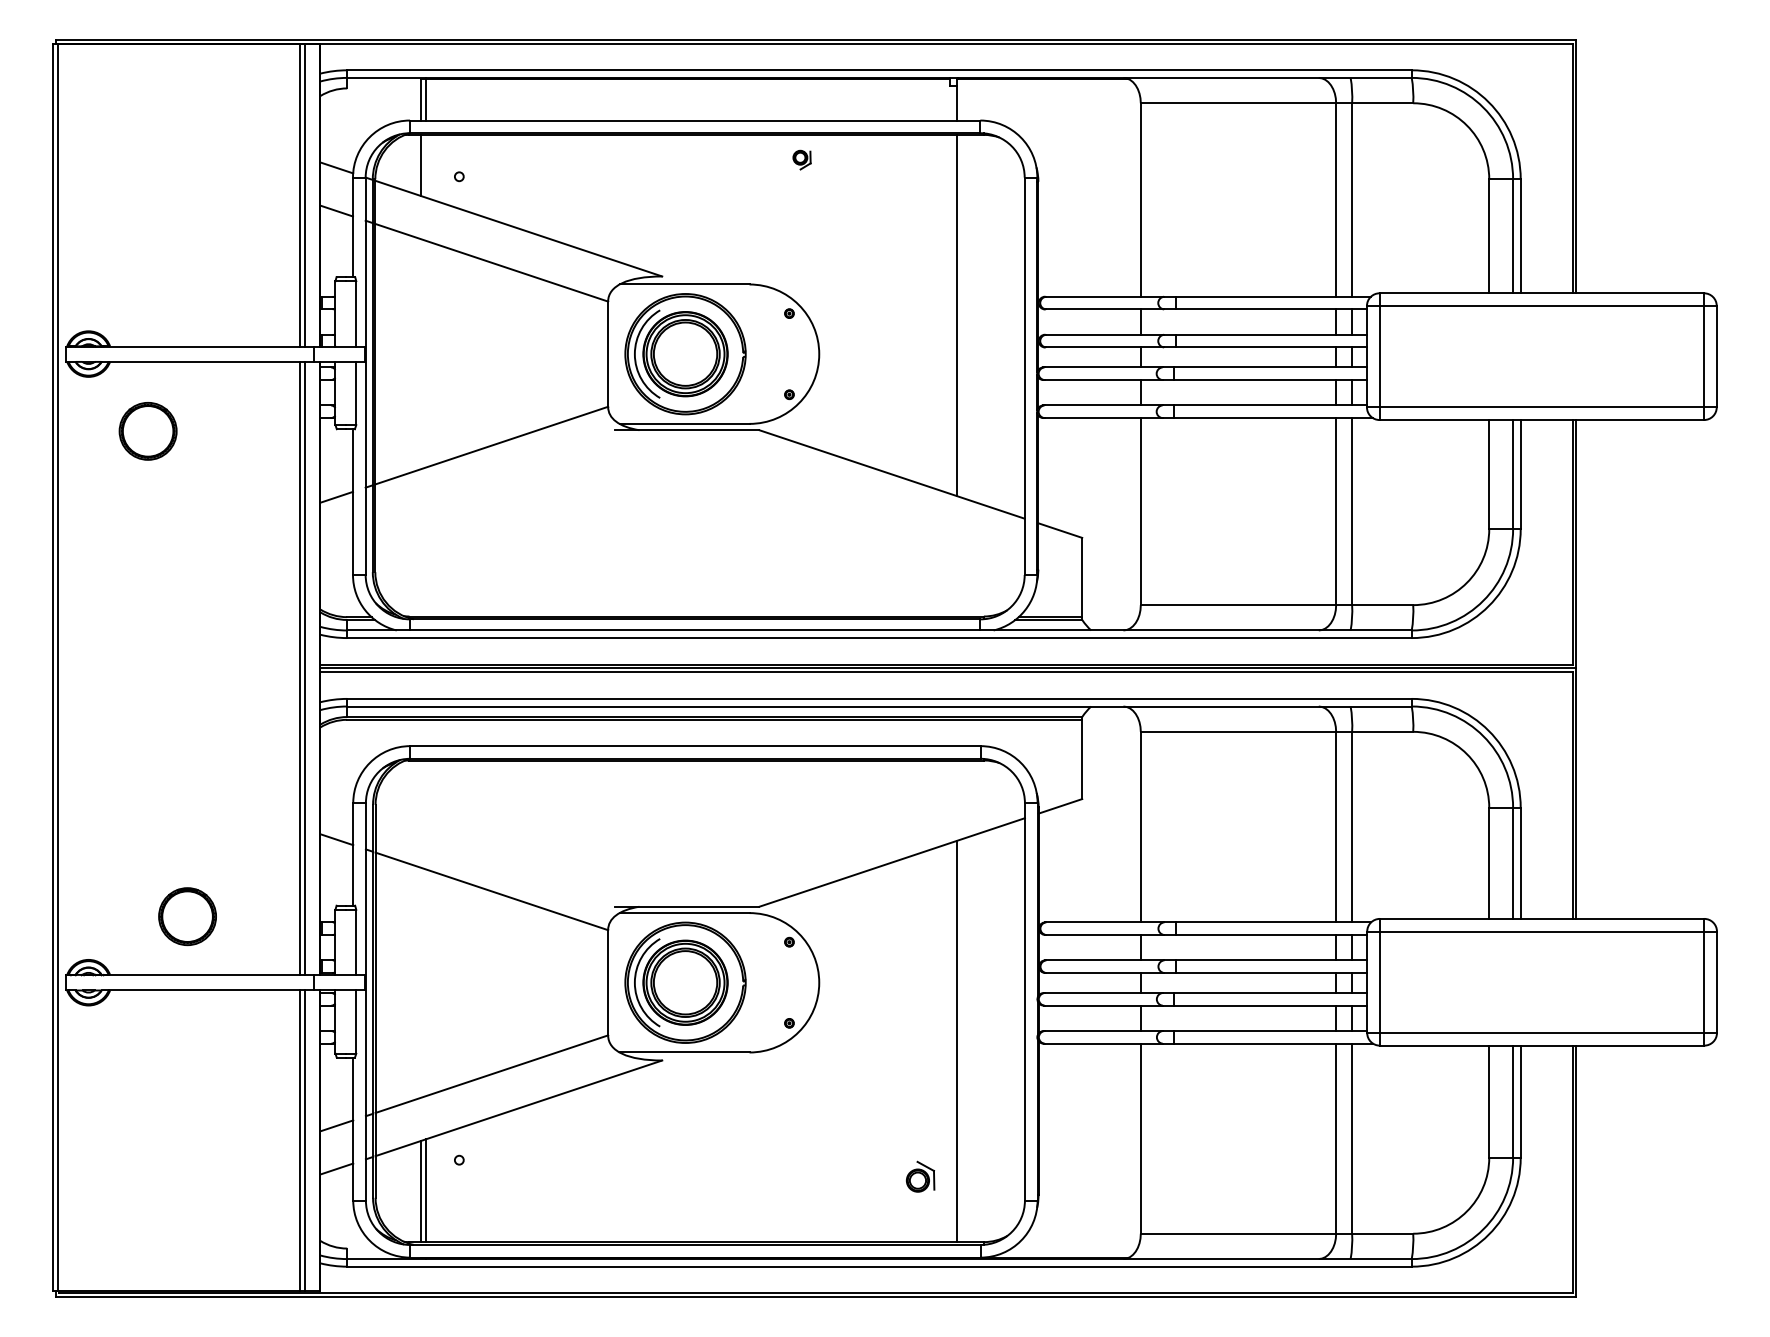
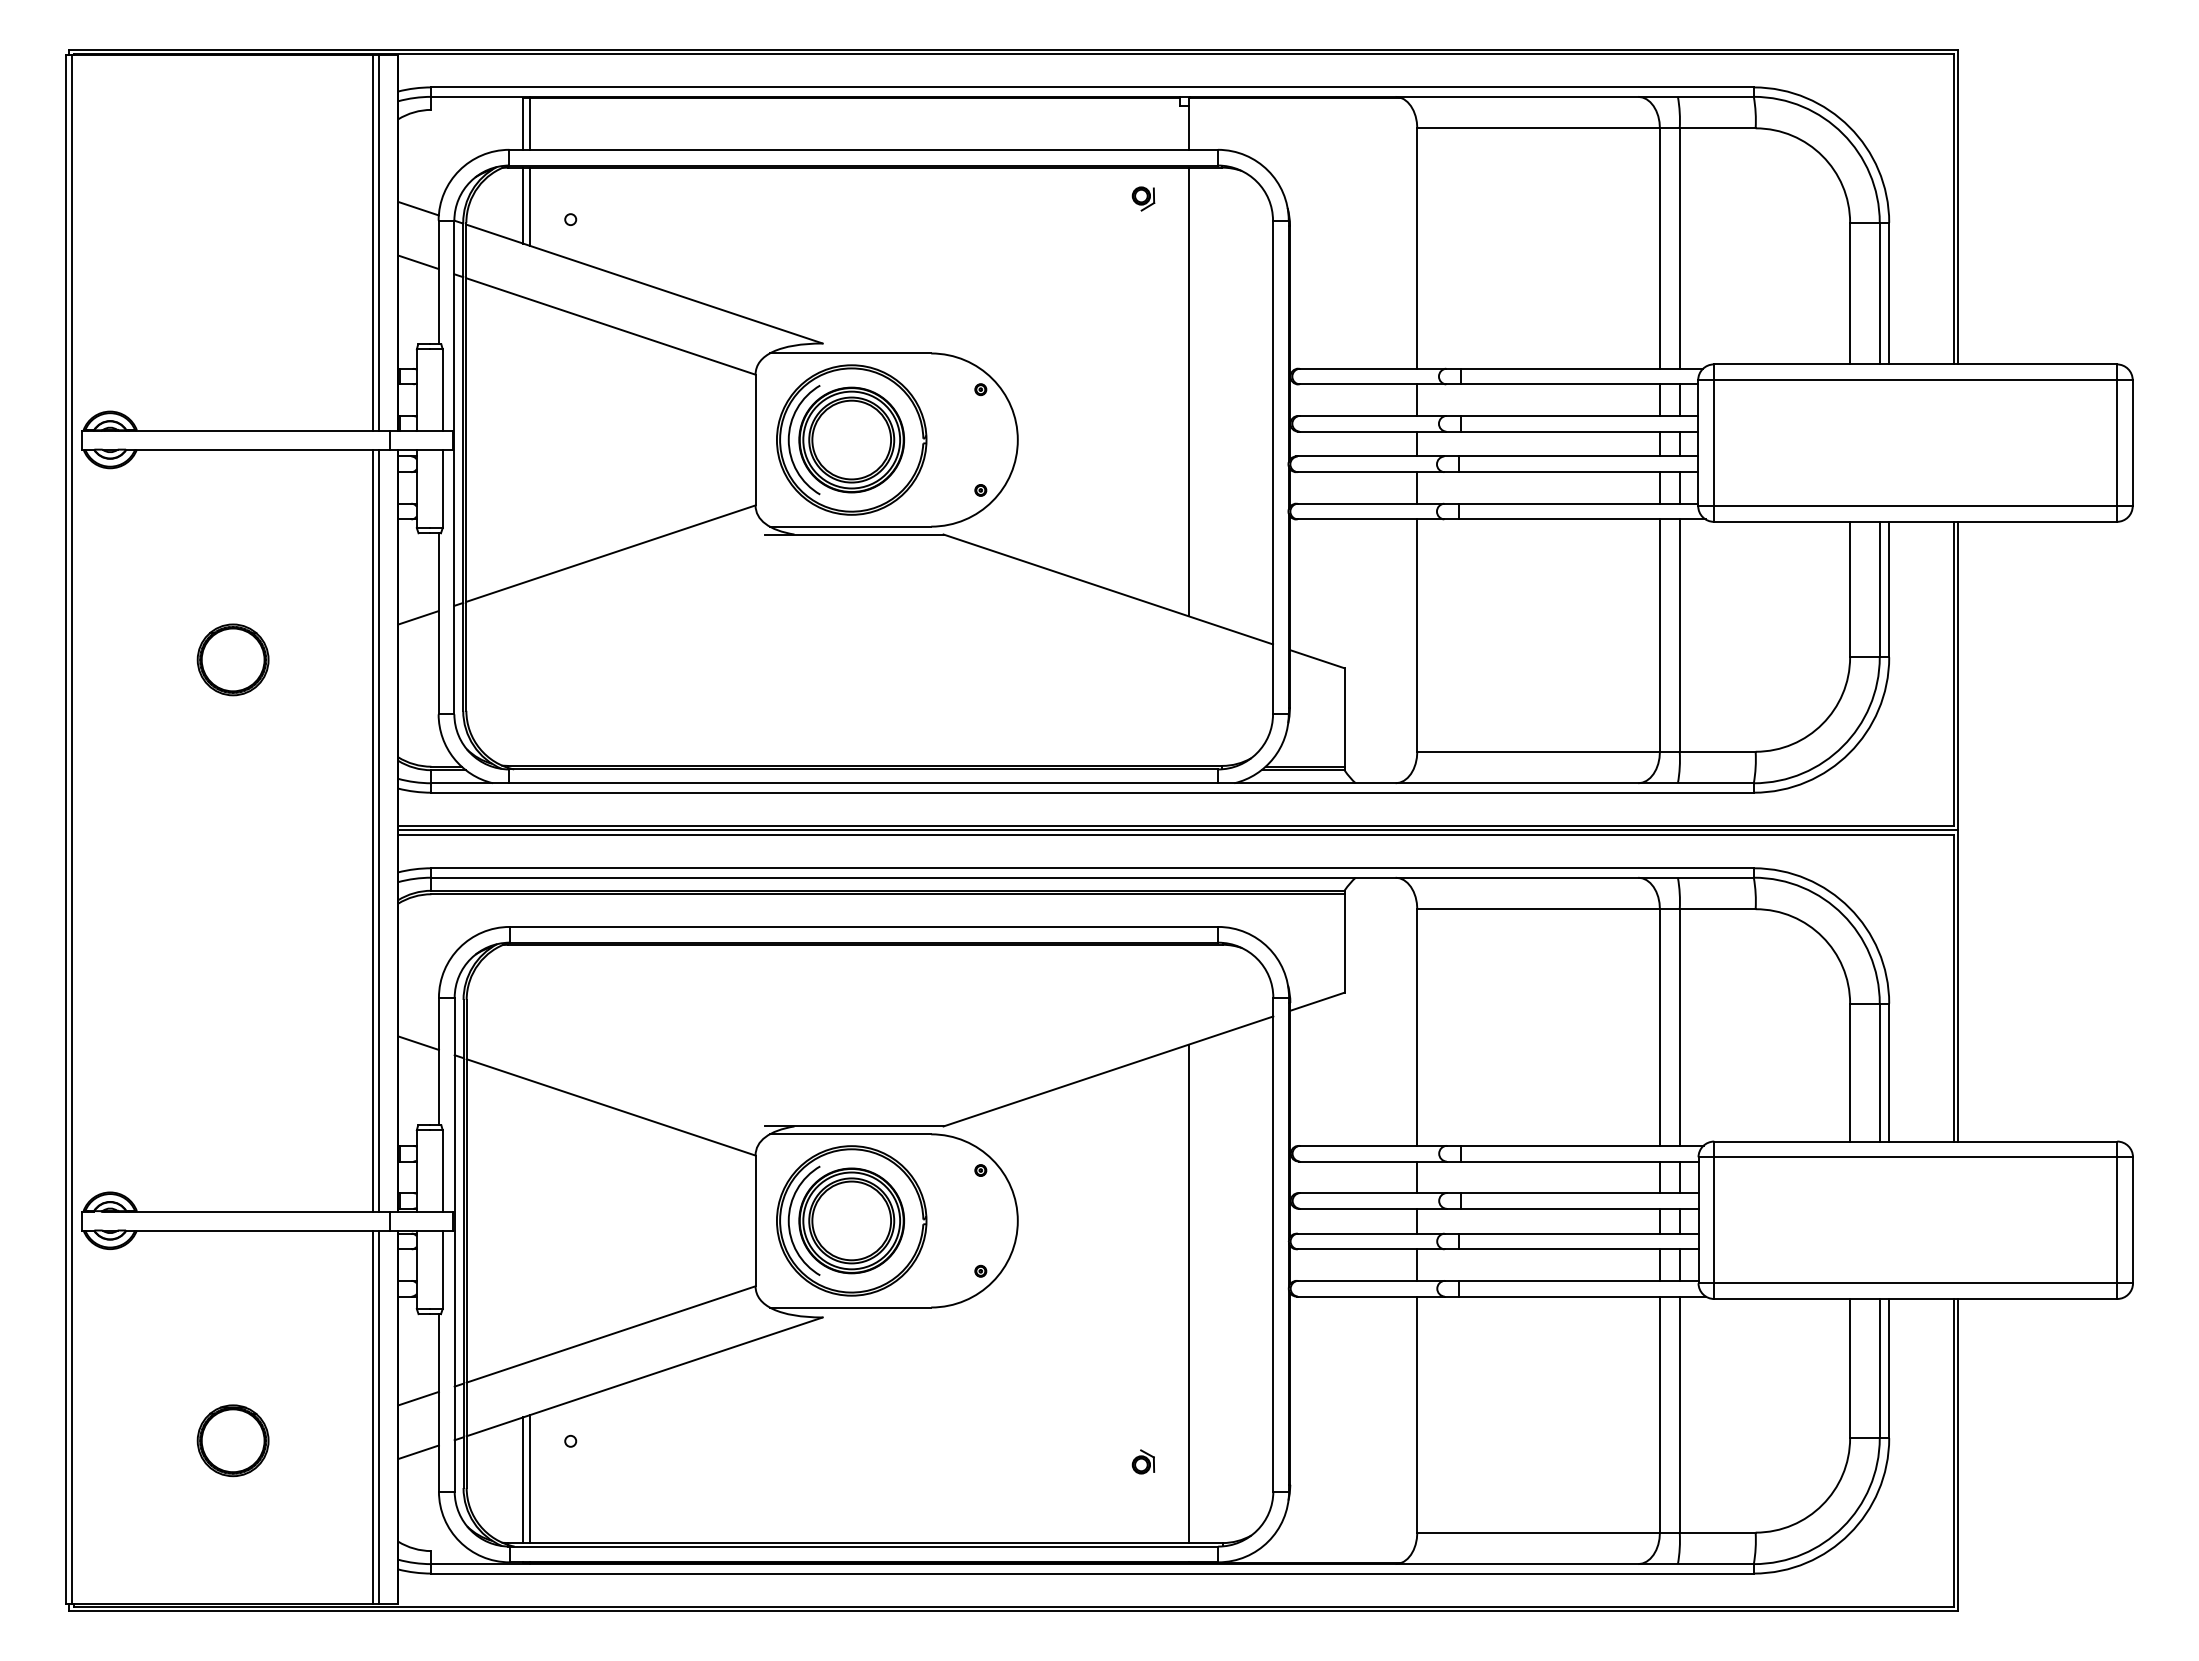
part: (802, 159) -> (1143, 198), moved
line: (426, 166) -> (529, 206), added
part: (147, 431) -> (232, 659), moved
part: (187, 916) -> (232, 1440), moved
part: (919, 1176) -> (1142, 1461), size x0.62

